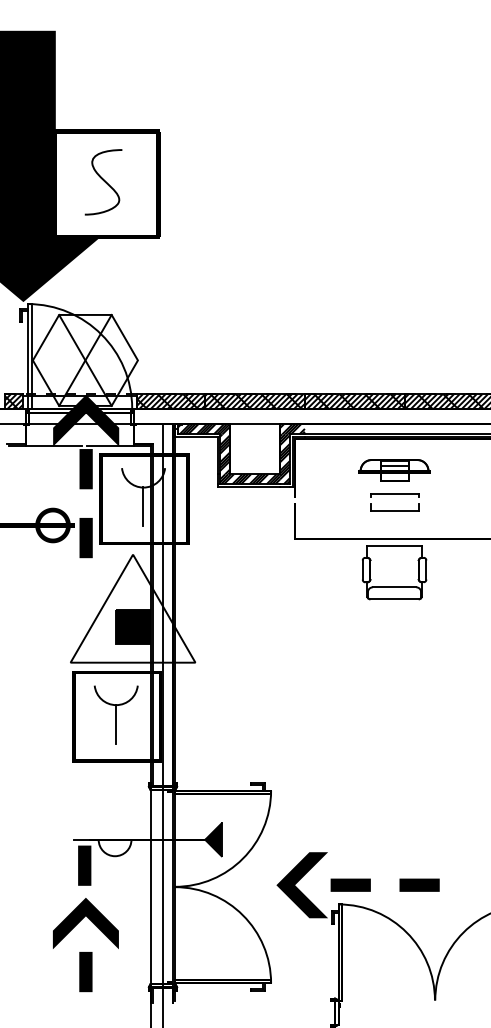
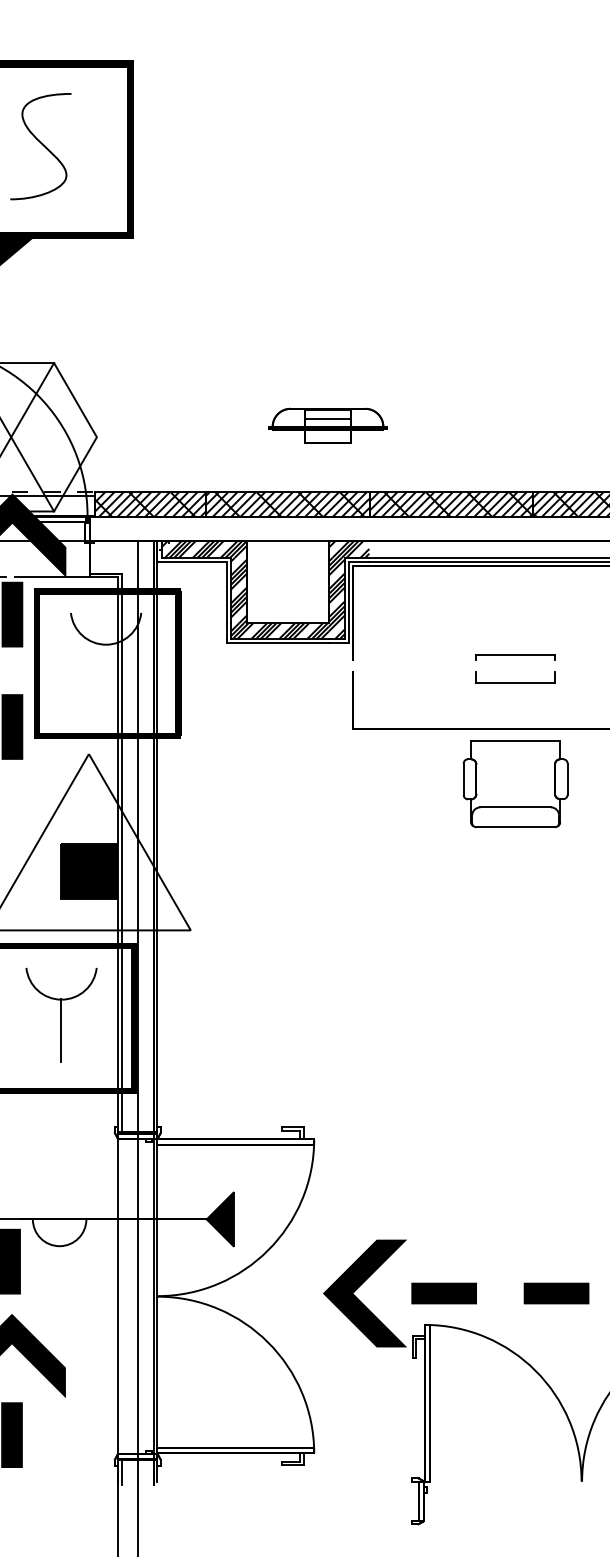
part: (394, 470) -> (327, 425), moved
line: (143, 506) -> (105, 675), removed

